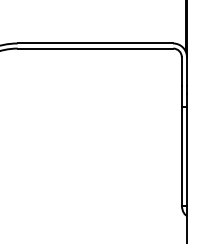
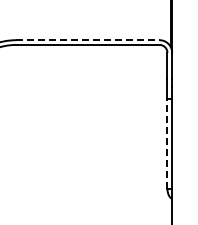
line: (95, 43) -> (87, 40), solid -> dashed
line: (181, 155) -> (167, 143), solid -> dashed

